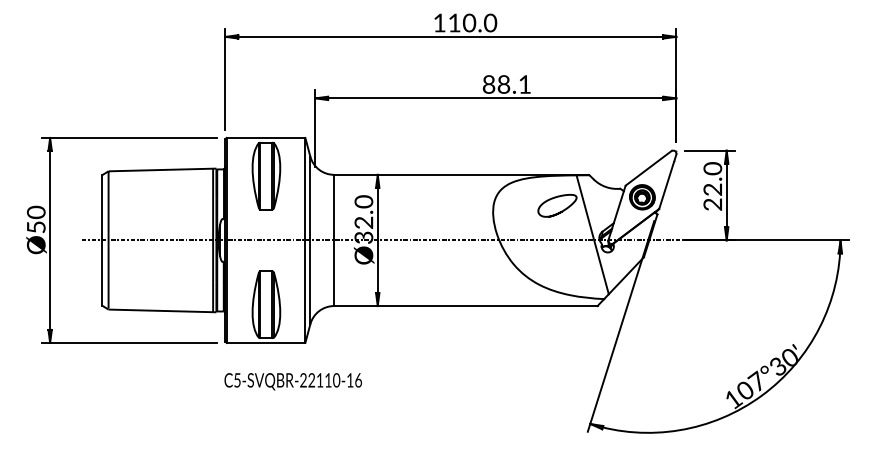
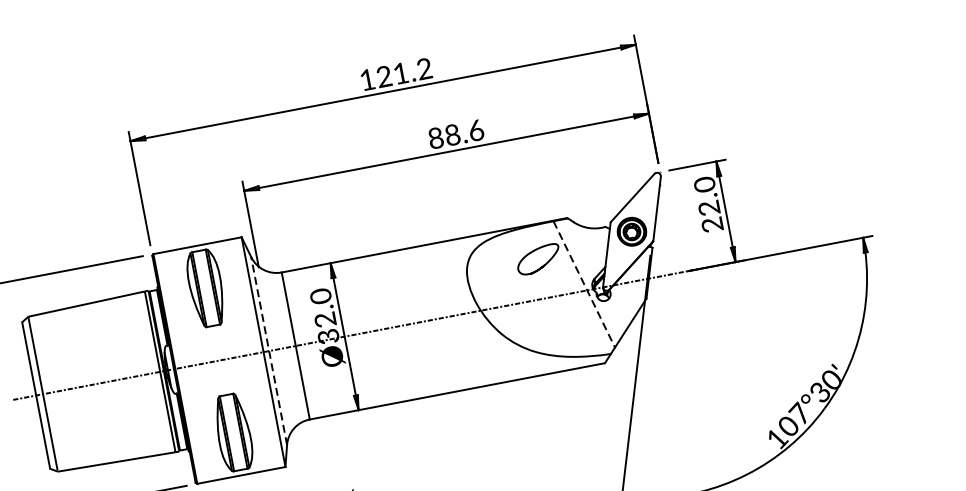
text: (472, 22) -> (404, 72), 110.0 -> 121.2
text: (525, 84) -> (476, 130), 88.1 -> 88.6
line: (592, 234) -> (583, 284), solid -> dashed
line: (310, 240) -> (269, 351), solid -> dashed

